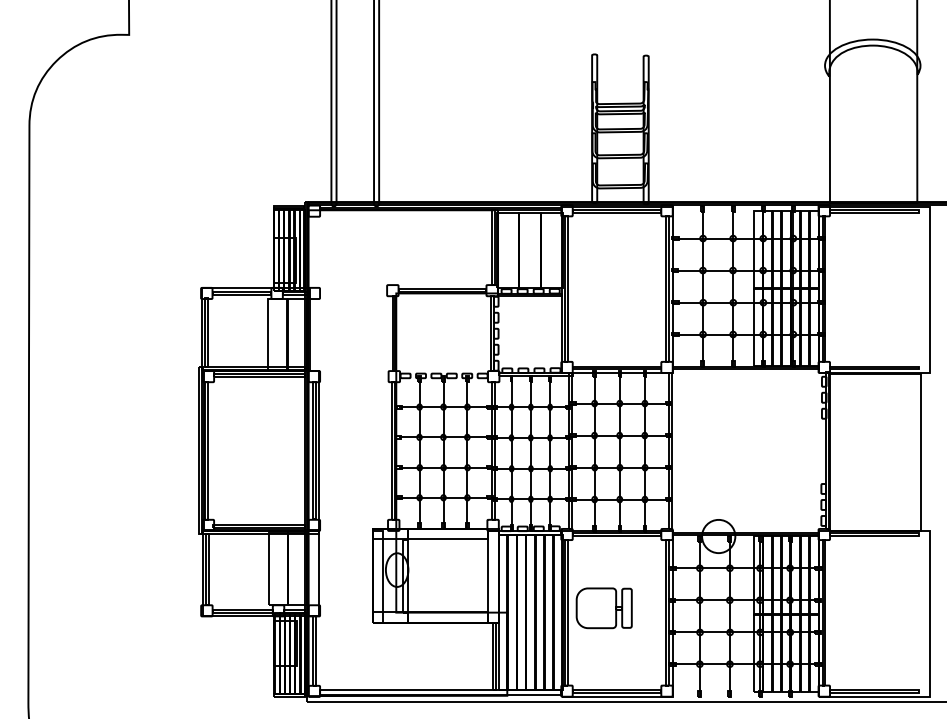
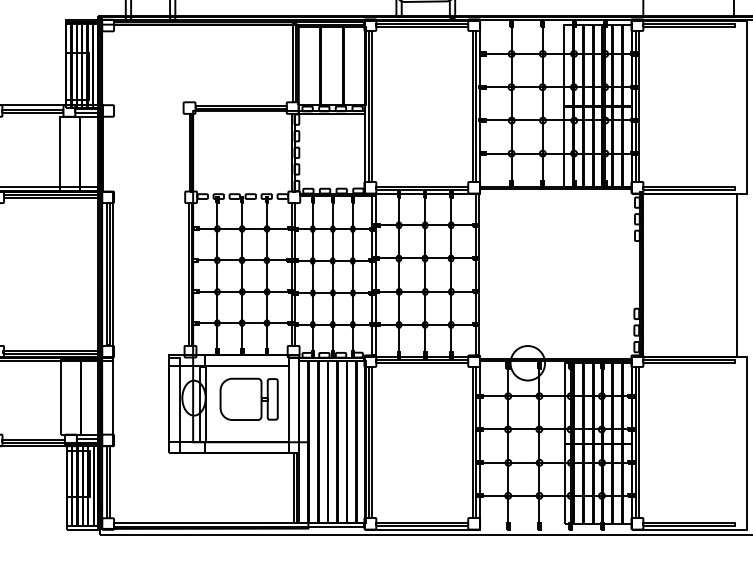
part: (603, 608) -> (248, 399), moved

